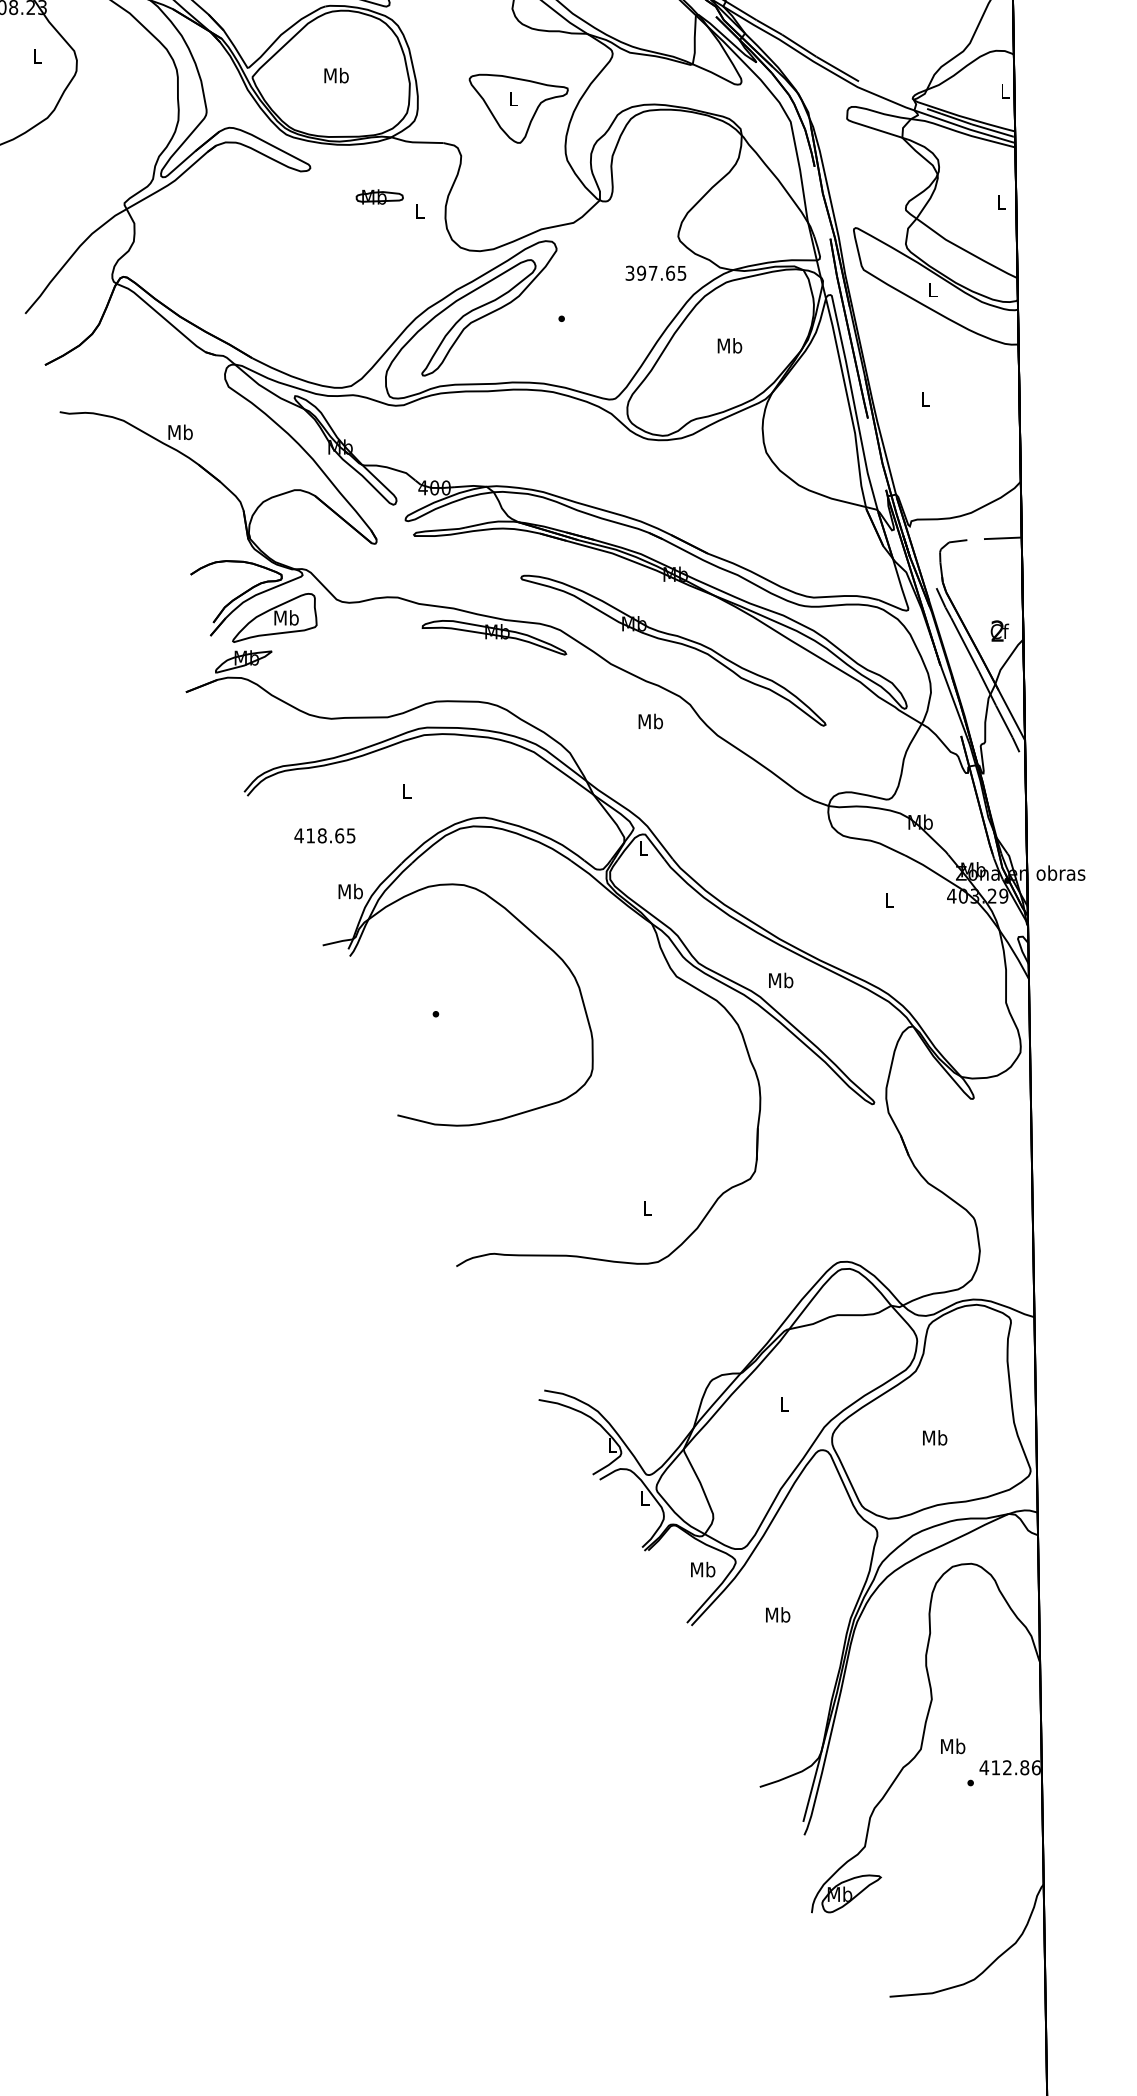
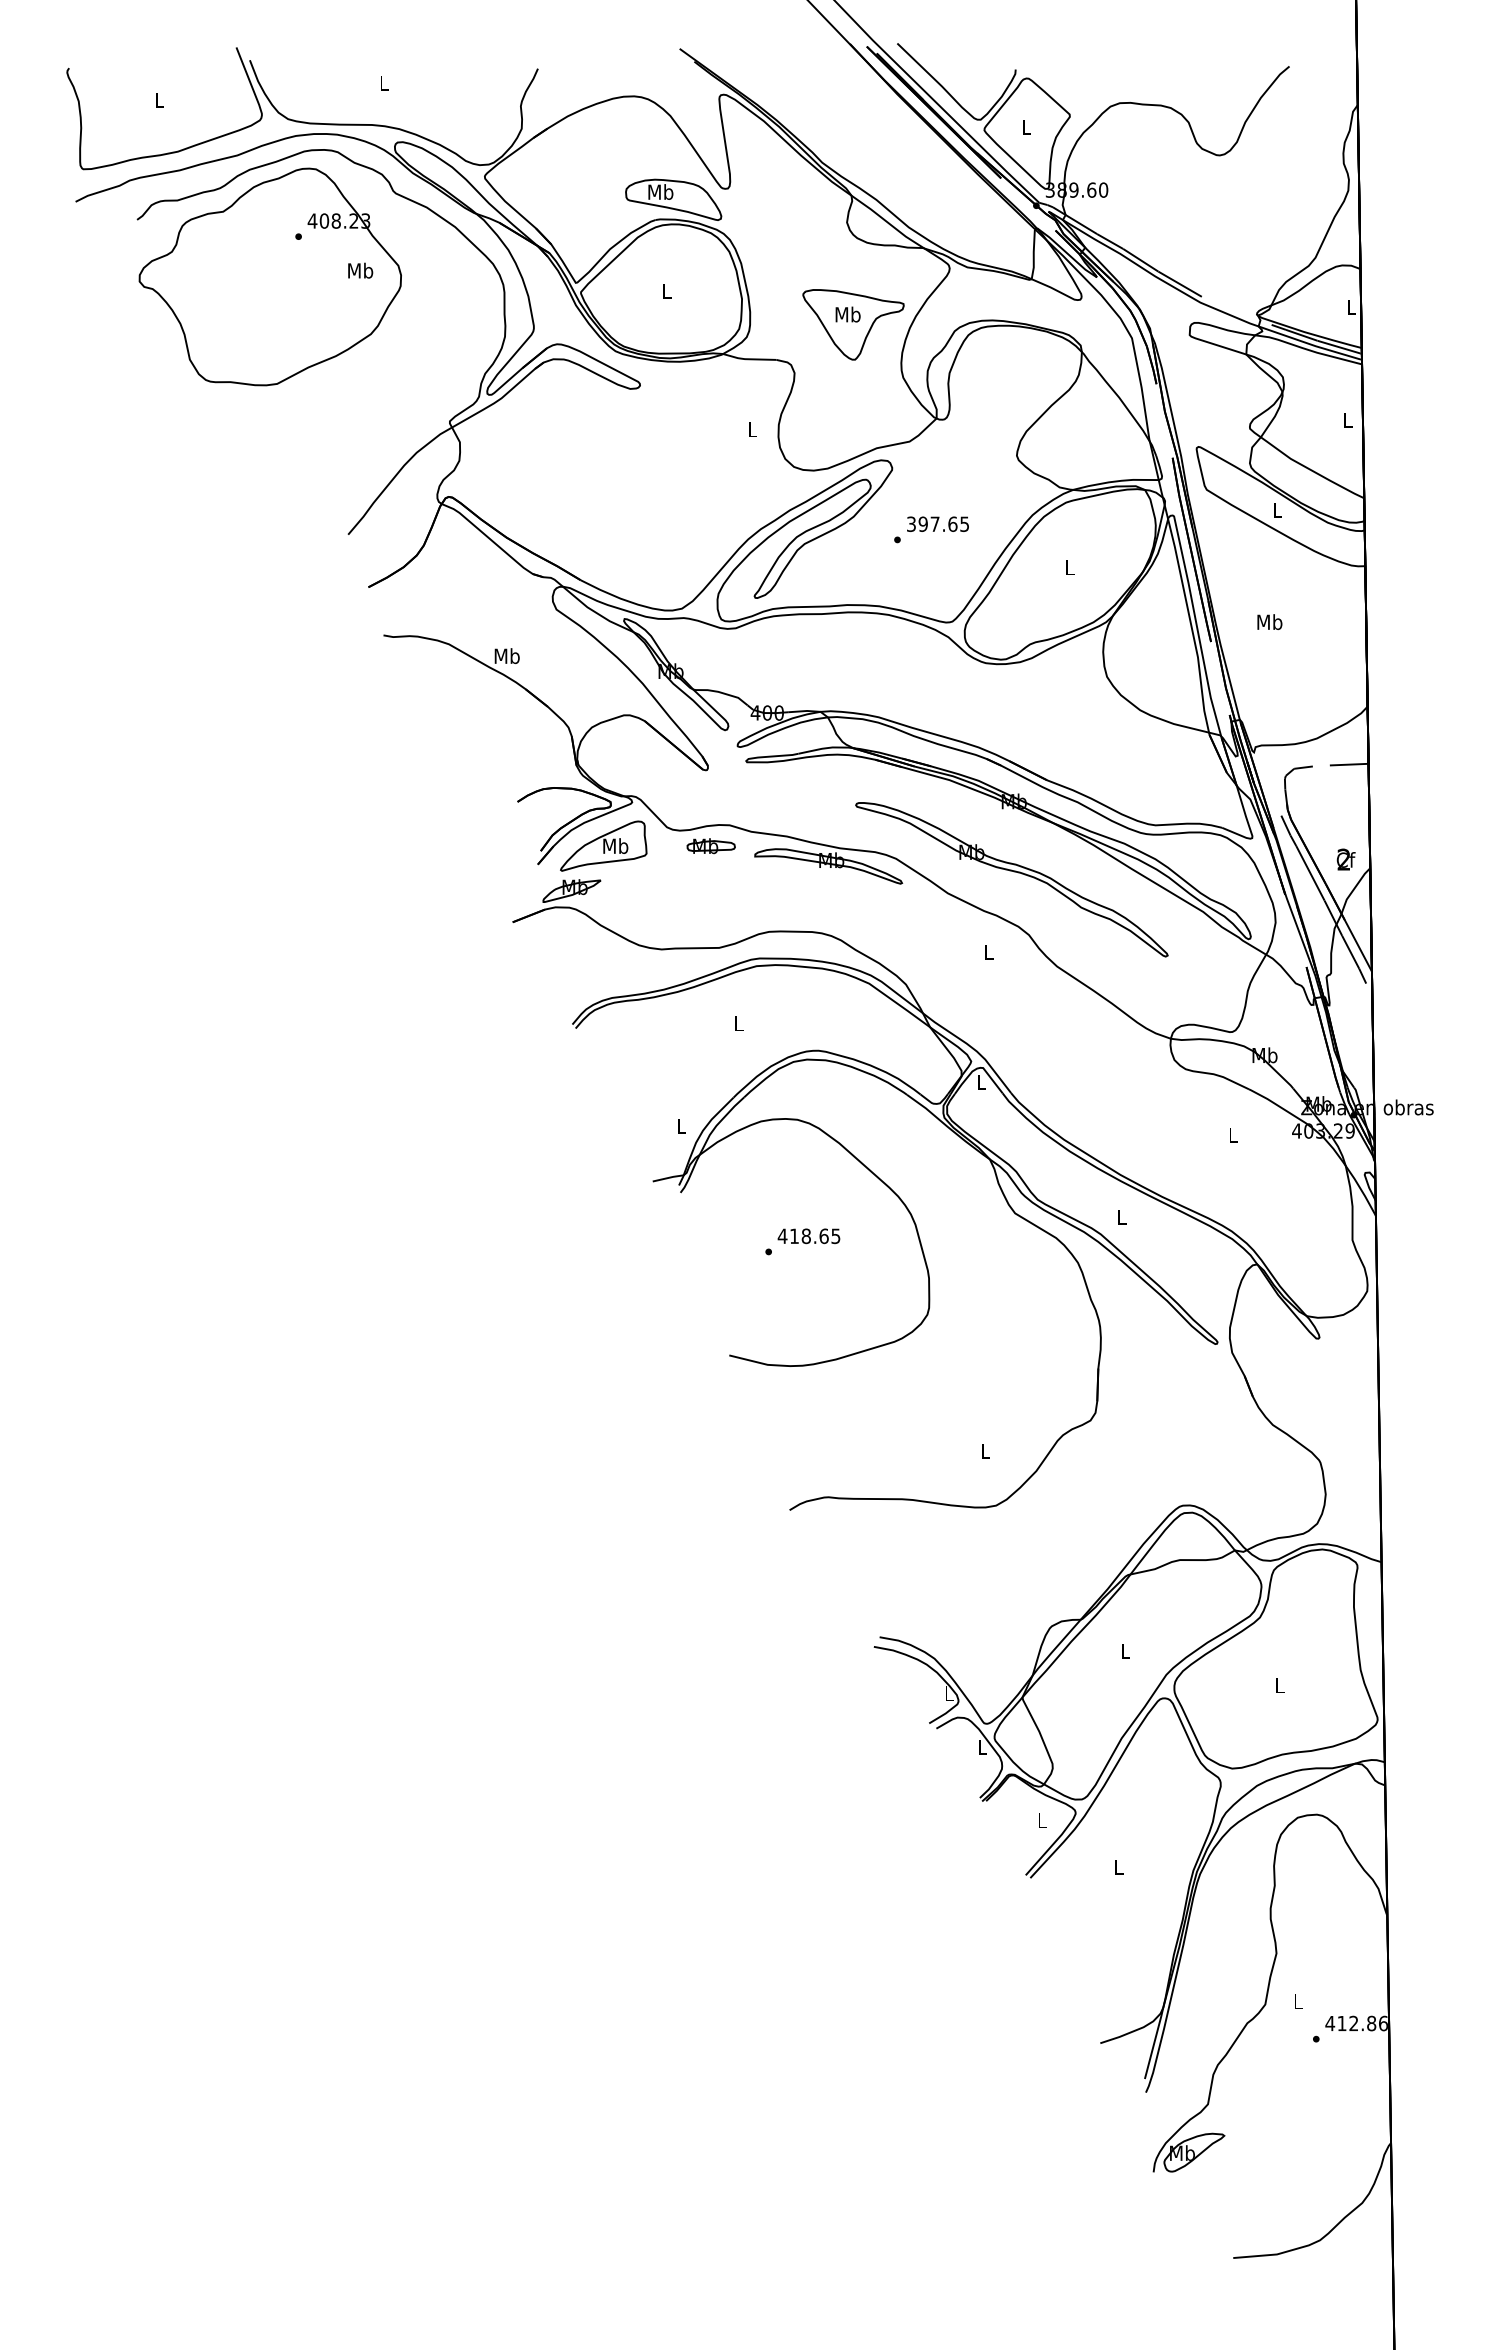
text: (37, 55) -> (360, 270), L -> Mb
text: (336, 75) -> (666, 290), Mb -> L
text: (512, 98) -> (847, 314), L -> Mb
part: (379, 197) -> (710, 846), moved
text: (655, 272) -> (937, 523), moved
text: (729, 345) -> (1069, 567), Mb -> L
text: (925, 399) -> (1269, 622), L -> Mb
text: (650, 721) -> (988, 952), Mb -> L
text: (324, 836) -> (808, 1236), moved
text: (350, 891) -> (681, 1126), Mb -> L
text: (780, 980) -> (1121, 1217), Mb -> L
text: (934, 1437) -> (1279, 1685), Mb -> L
text: (702, 1569) -> (1041, 1820), Mb -> L
text: (777, 1614) -> (1118, 1866), Mb -> L
text: (952, 1746) -> (1297, 2001), Mb -> L

